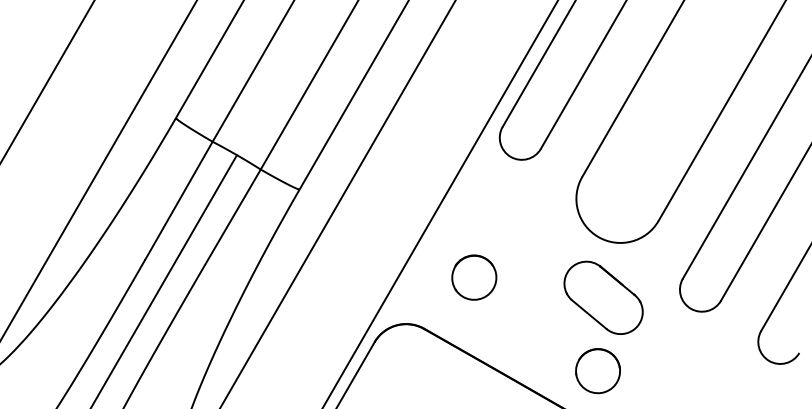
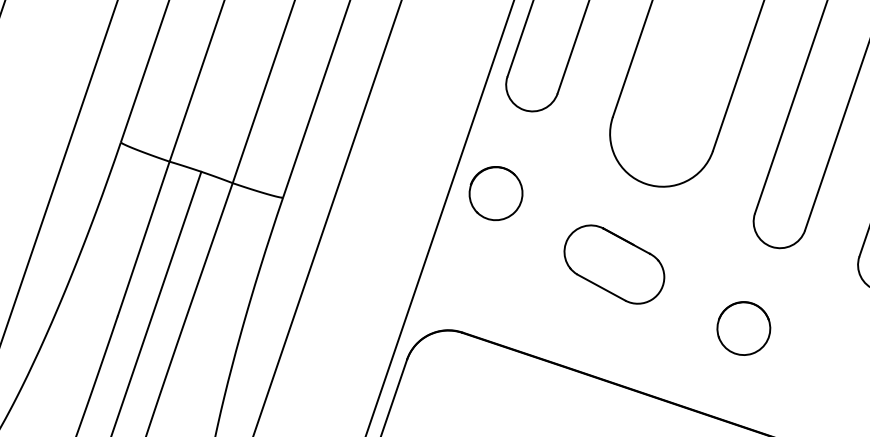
part: (474, 277) -> (496, 193), moved
part: (603, 297) -> (614, 264), moved
part: (597, 371) -> (743, 329), moved

